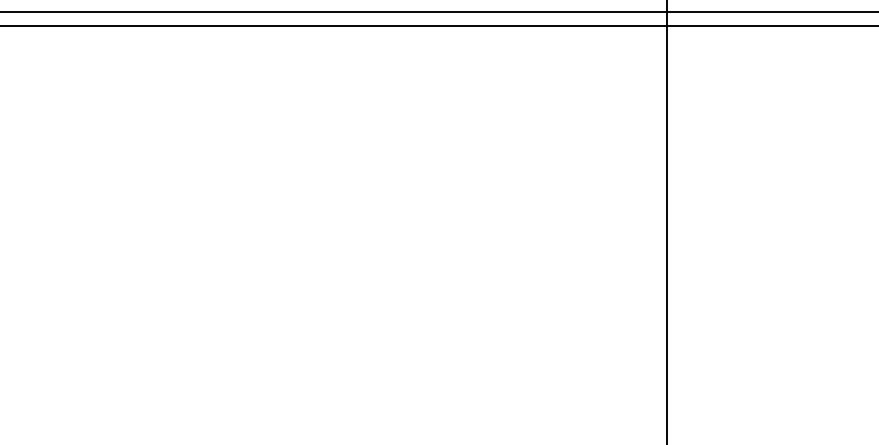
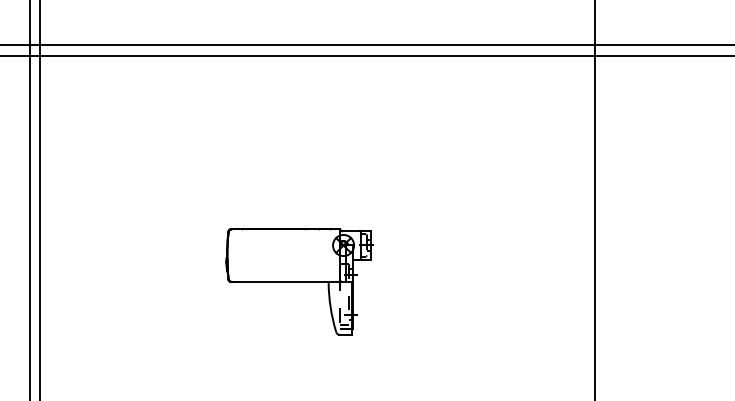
part: (299, 306) -> (299, 281), added

